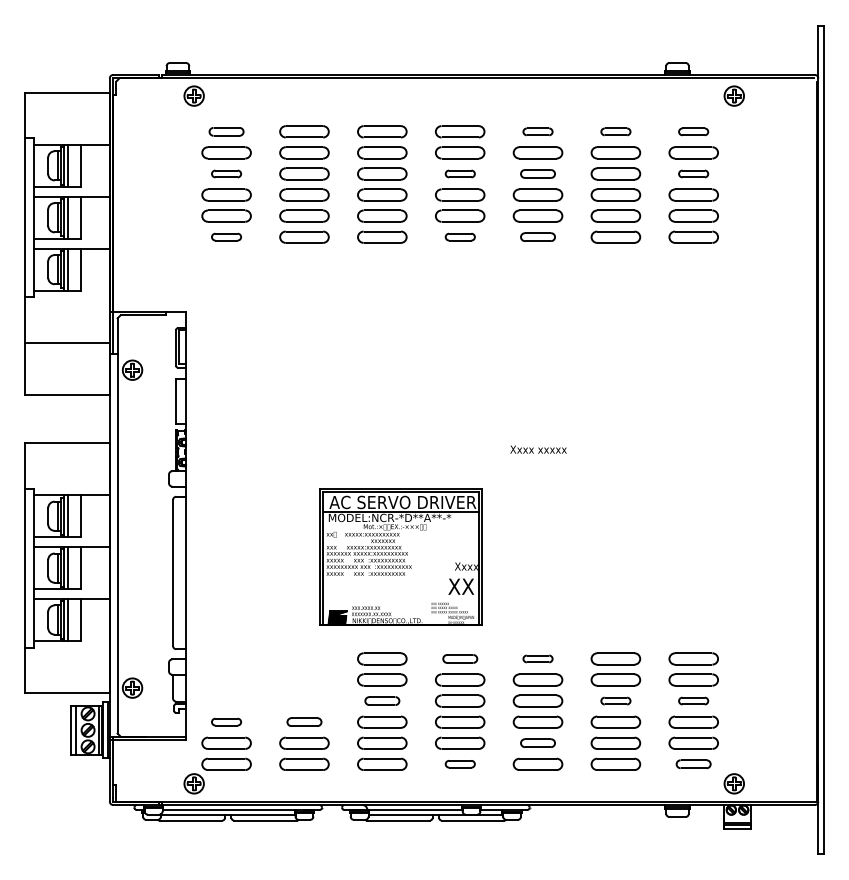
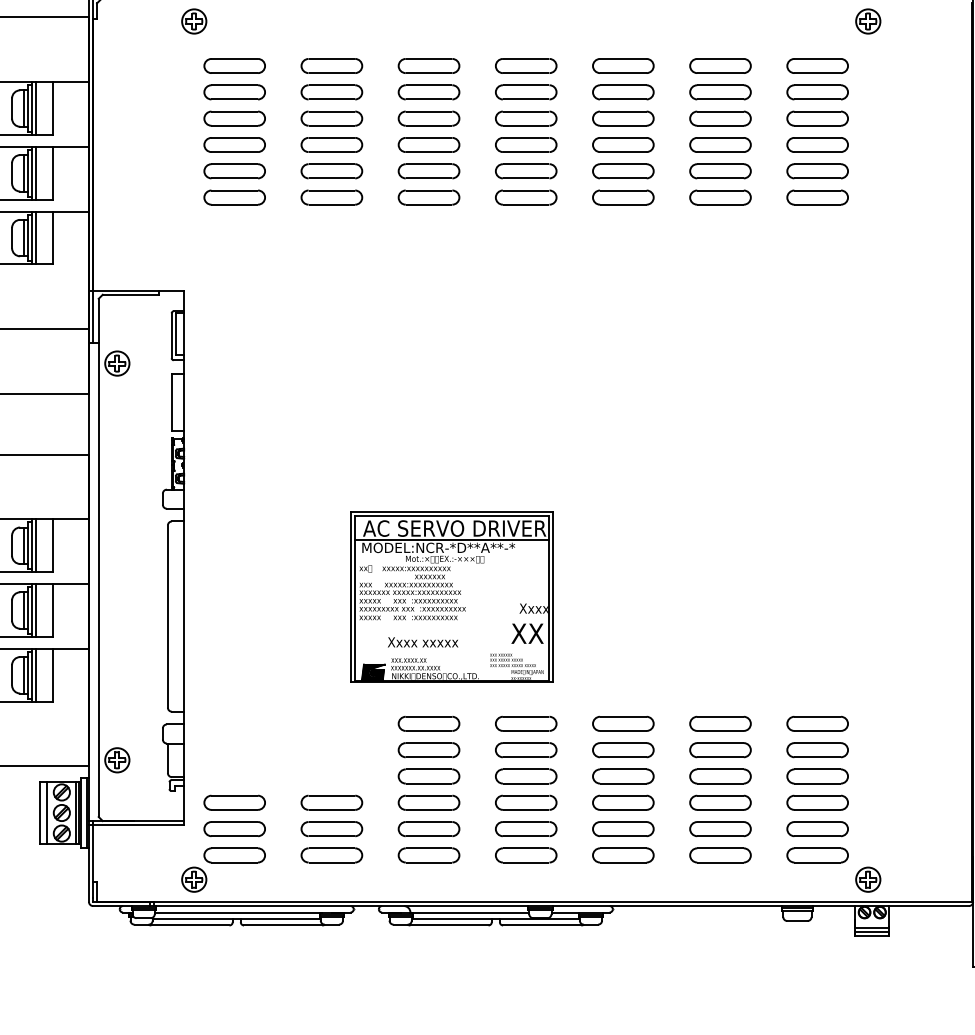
part: (226, 131) -> (234, 65), size x1.43
part: (537, 131) -> (622, 65), size x1.67
part: (615, 131) -> (720, 65), size x1.67
part: (693, 131) -> (817, 65), size x1.67
part: (226, 173) -> (234, 118), size x1.67
part: (460, 173) -> (526, 118), size x1.67
part: (537, 173) -> (622, 118), size x1.43
part: (693, 173) -> (817, 118), size x1.67
part: (226, 236) -> (234, 196), size x1.67
part: (460, 236) -> (526, 196), size x1.67
part: (537, 236) -> (622, 196), size x1.43
text: (538, 449) -> (423, 642), moved
part: (460, 658) -> (526, 723), size x1.43
part: (537, 658) -> (622, 723), size x1.67
part: (382, 700) -> (429, 775), size x1.43
part: (615, 700) -> (720, 775), size x1.67
part: (693, 700) -> (817, 775), size x1.67
part: (226, 721) -> (234, 801), size x1.67
part: (304, 721) -> (331, 801), size x1.43
part: (537, 742) -> (622, 828), size x1.43
part: (460, 763) -> (526, 854), size x1.67
part: (693, 763) -> (817, 854), size x1.43

